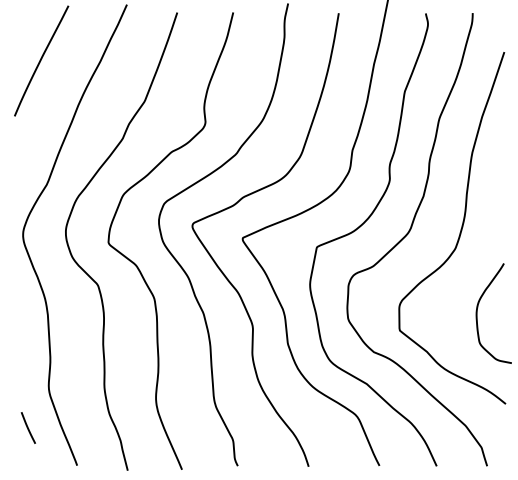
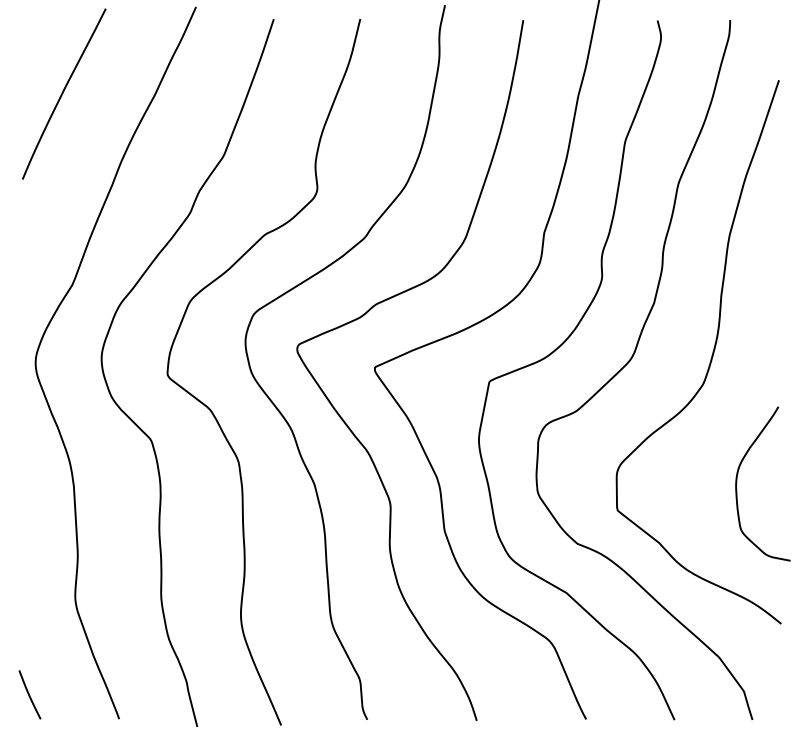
line: (27, 427) -> (28, 694), moved

